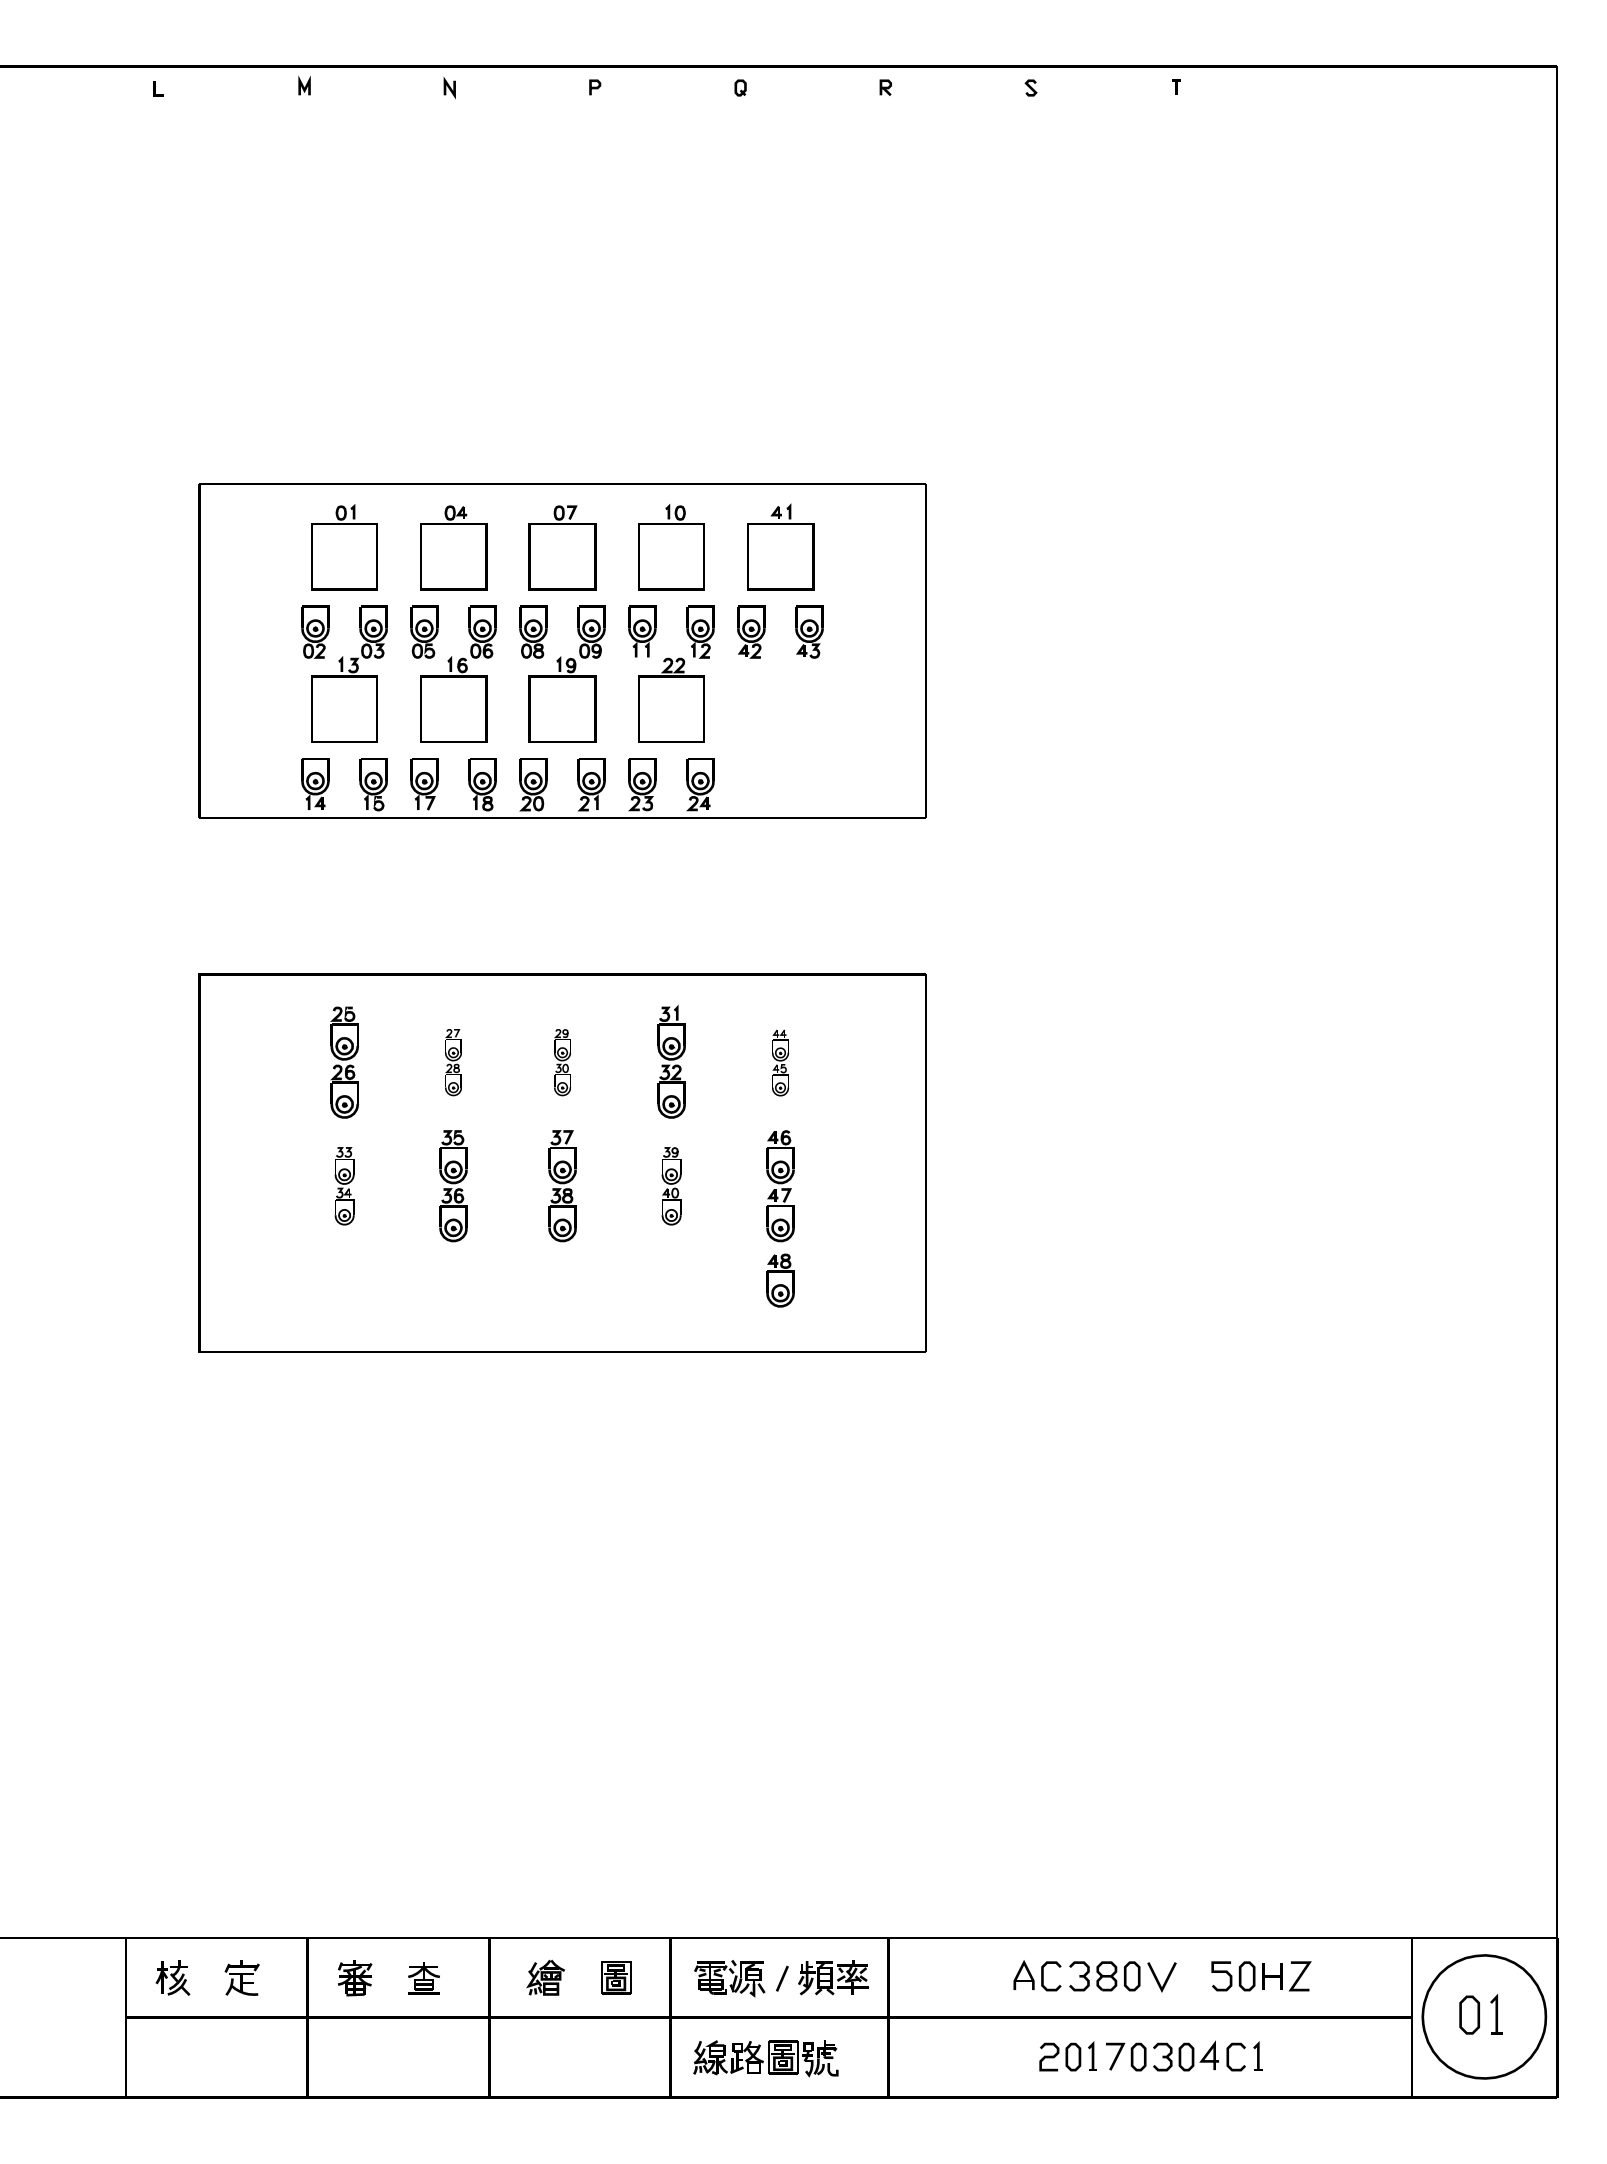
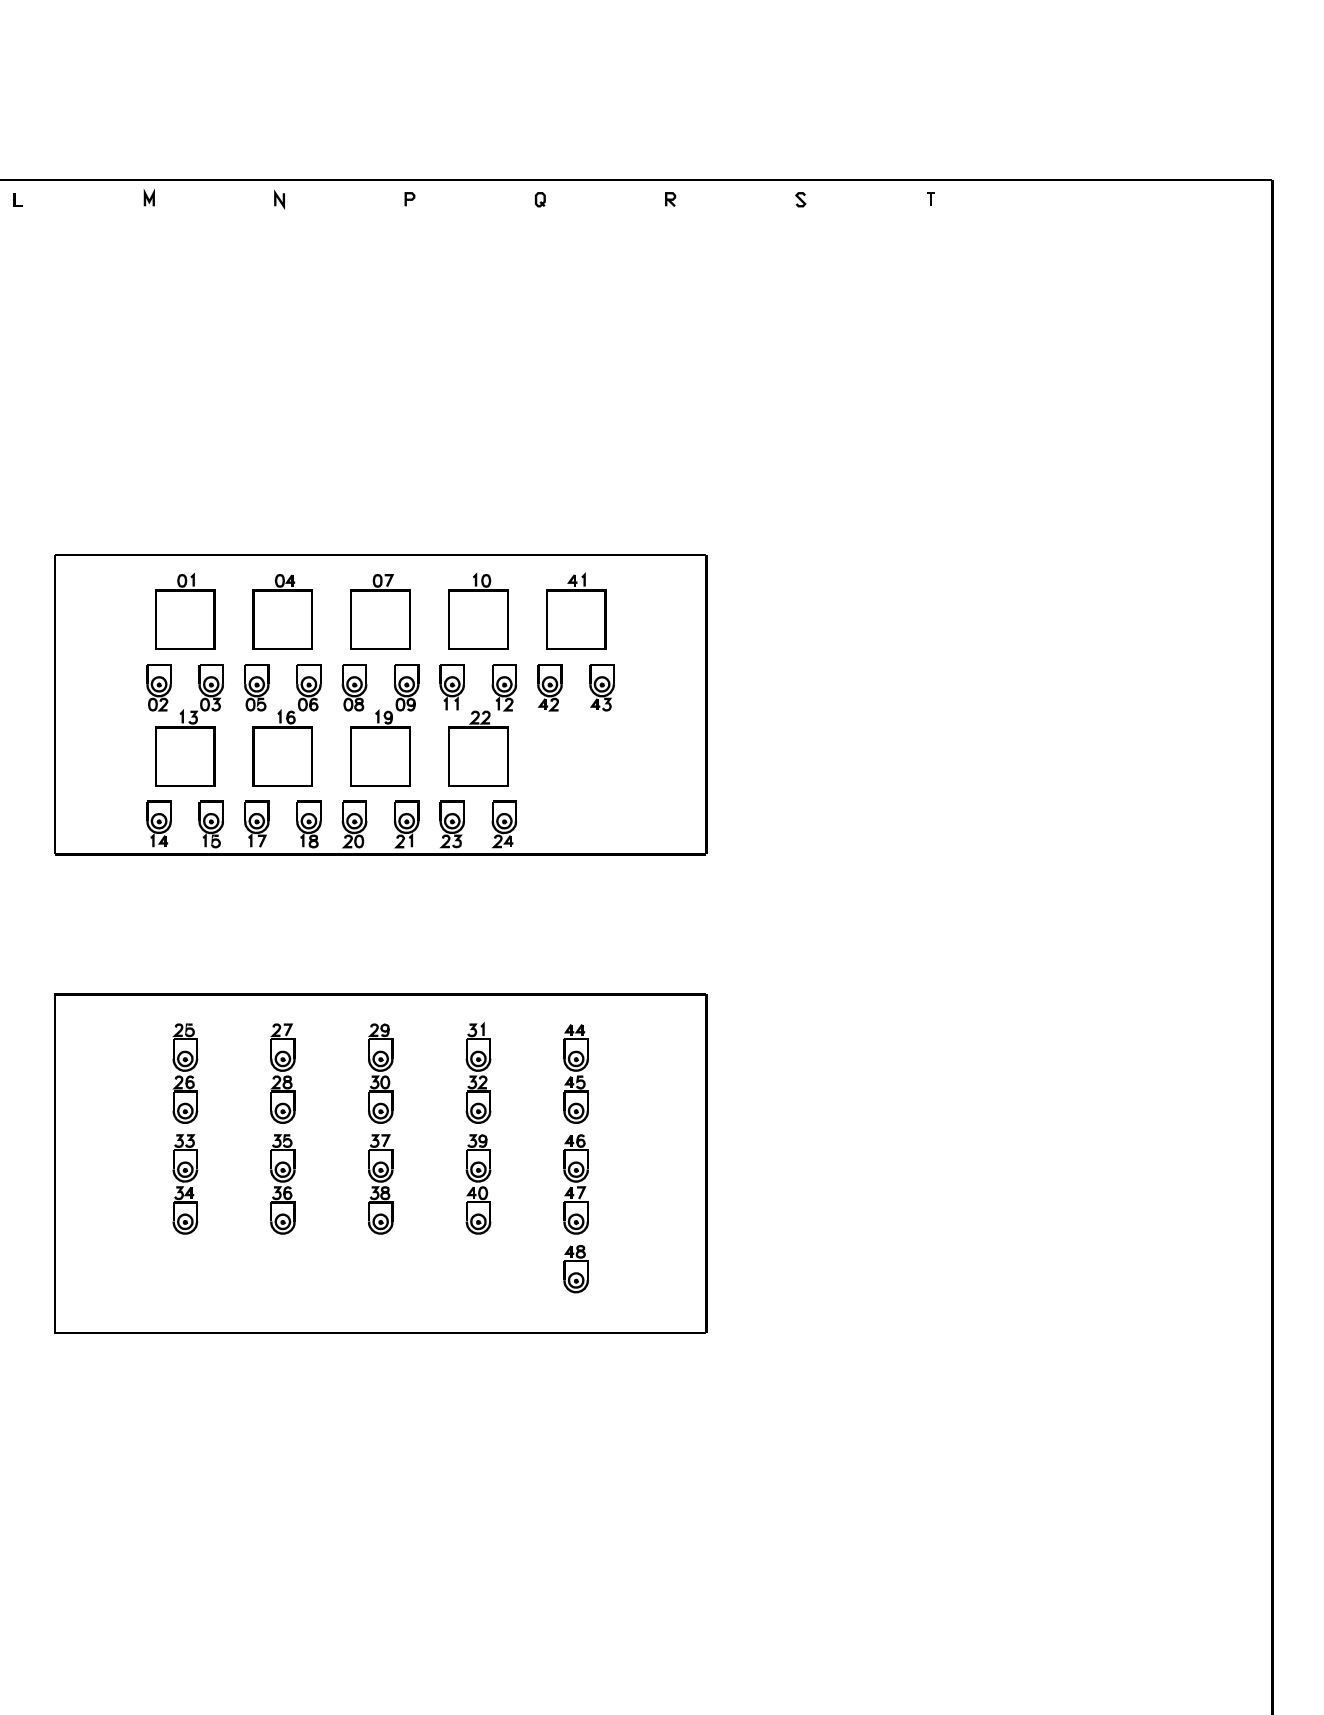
part: (453, 1062) -> (282, 1073), size x1.67
part: (562, 1062) -> (380, 1073), size x1.67
part: (780, 1062) -> (576, 1073), size x1.67
part: (344, 1186) -> (185, 1184), size x1.43
part: (671, 1186) -> (478, 1184), size x1.43

